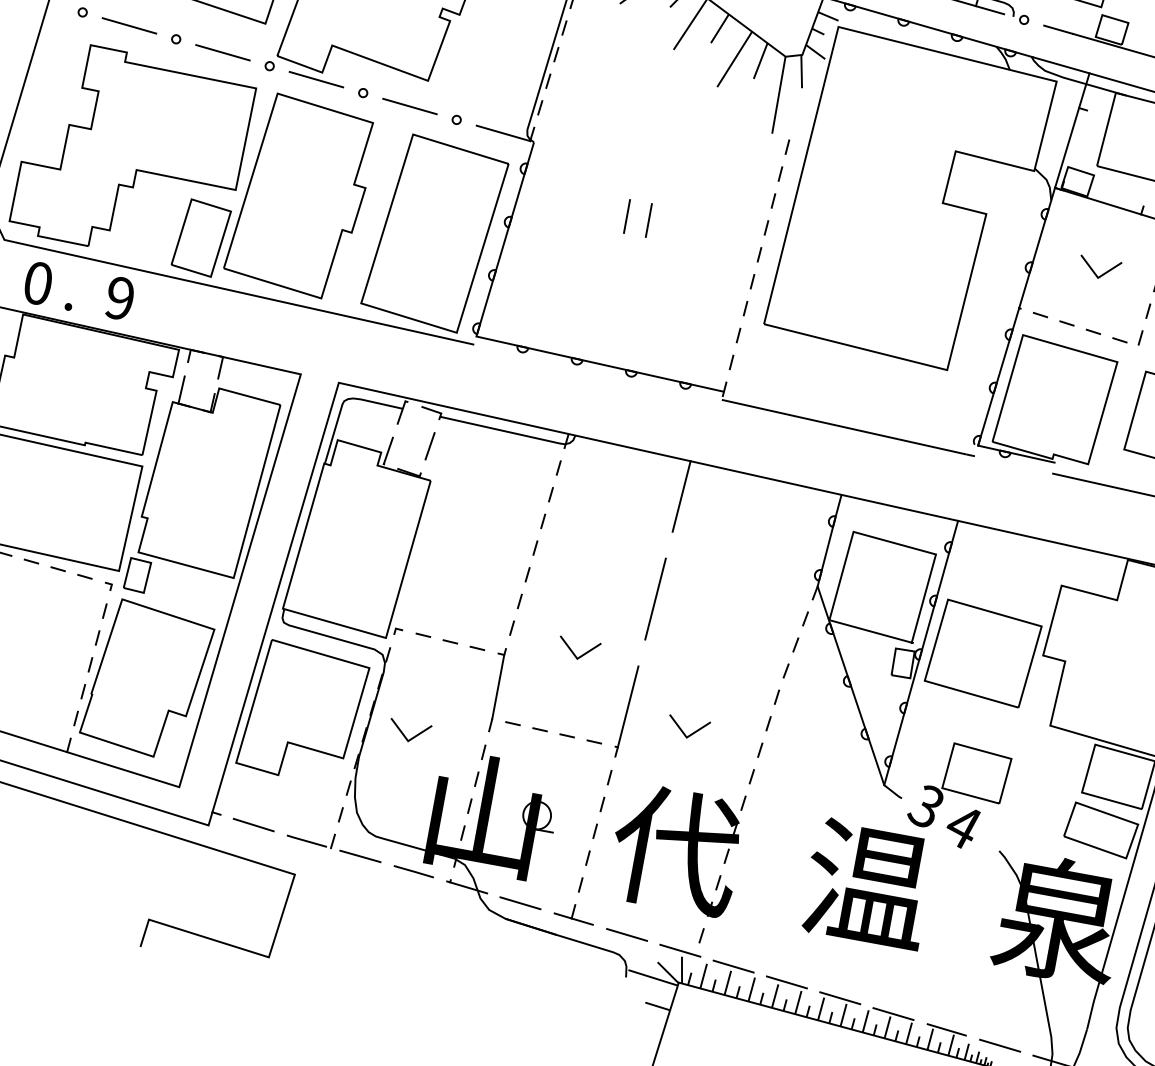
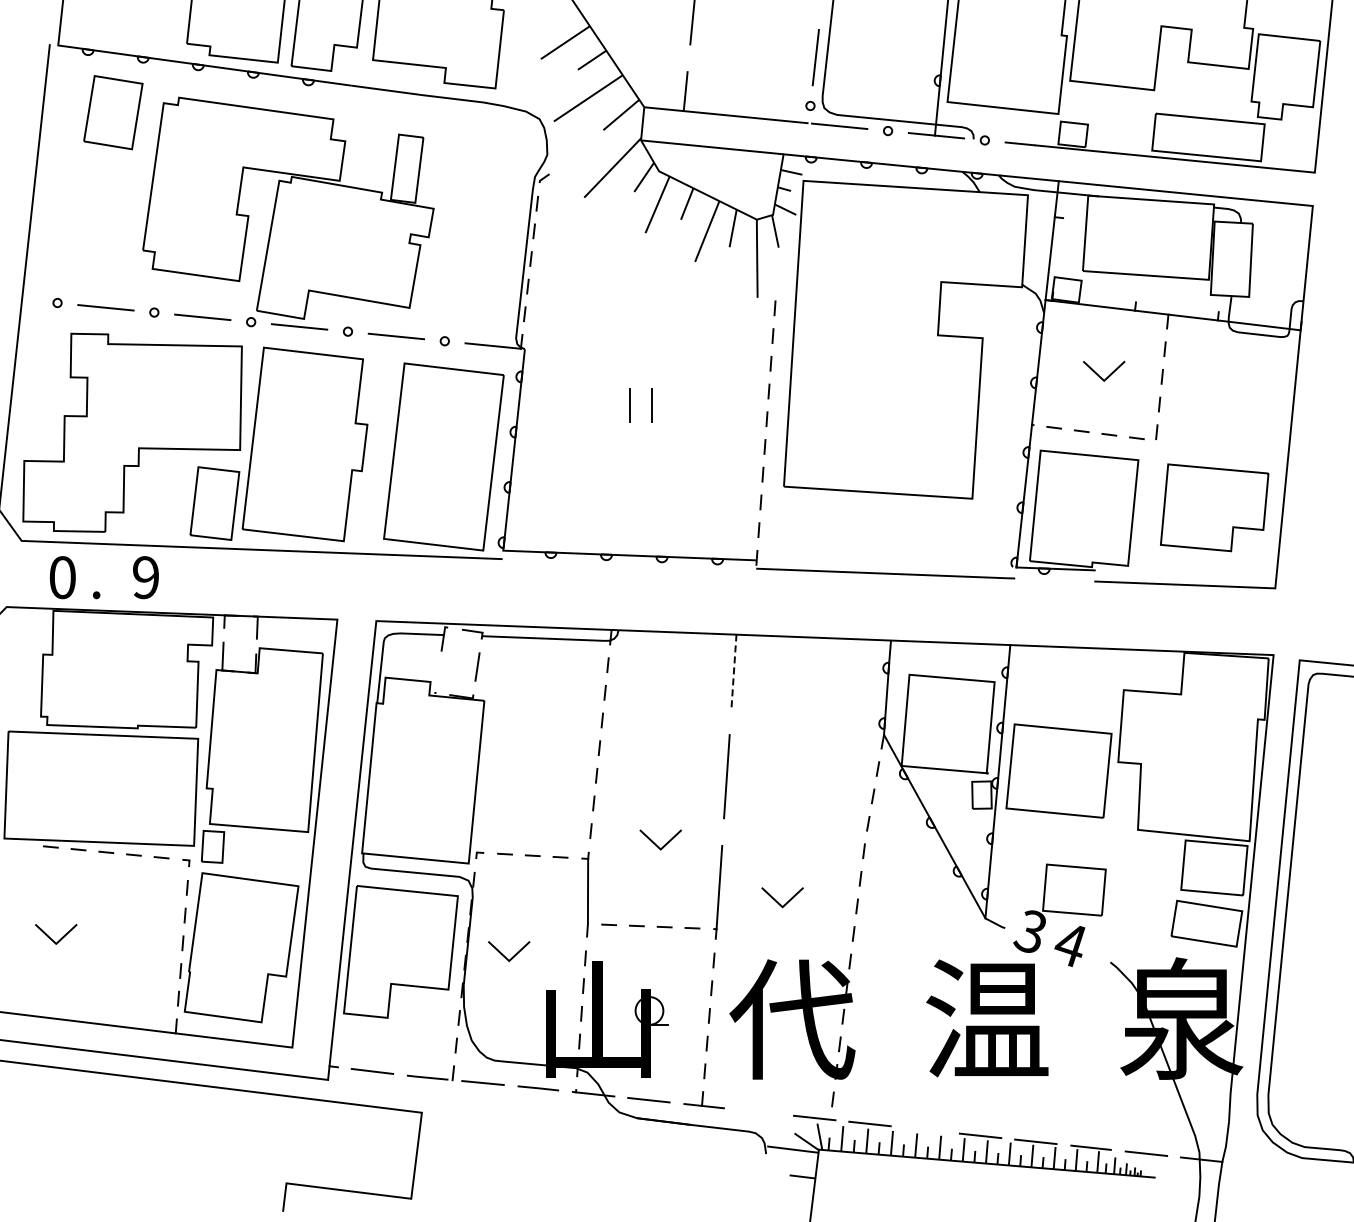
line: (388, 450) -> (437, 678), removed
line: (682, 496) -> (734, 670), solid -> dashed
line: (627, 934) -> (759, 1111), removed
line: (787, 982) -> (925, 1129), removed

